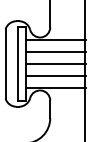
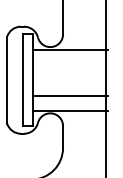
line: (56, 51) -> (70, 64), removed
line: (56, 63) -> (70, 79), removed

